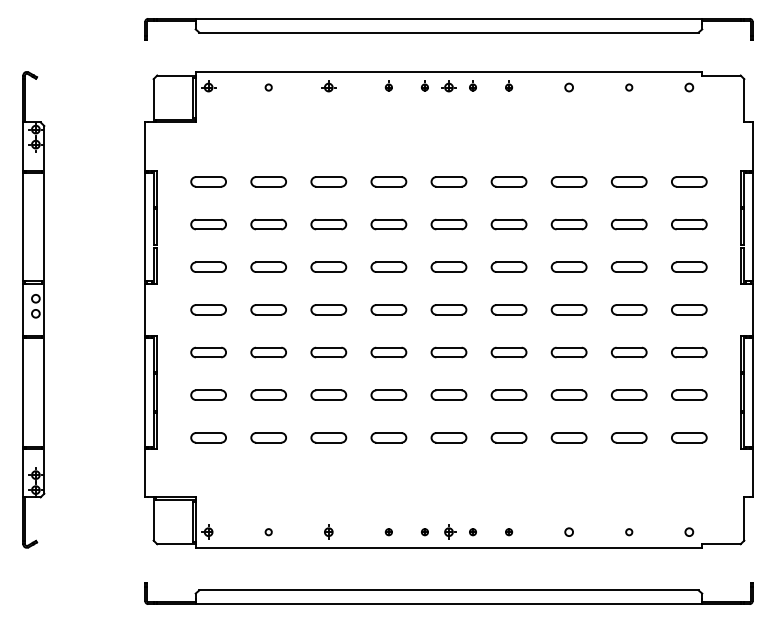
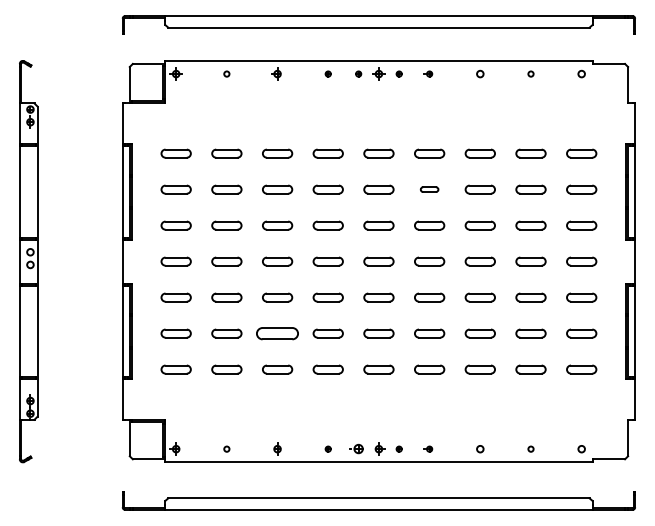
part: (508, 224) -> (429, 189), size x0.6
part: (328, 394) -> (277, 333), size x1.4
part: (424, 532) -> (358, 449), size x1.6

